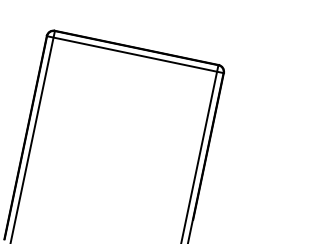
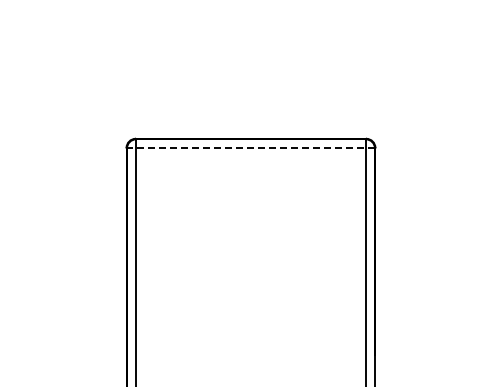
line: (135, 54) -> (251, 148), solid -> dashed

